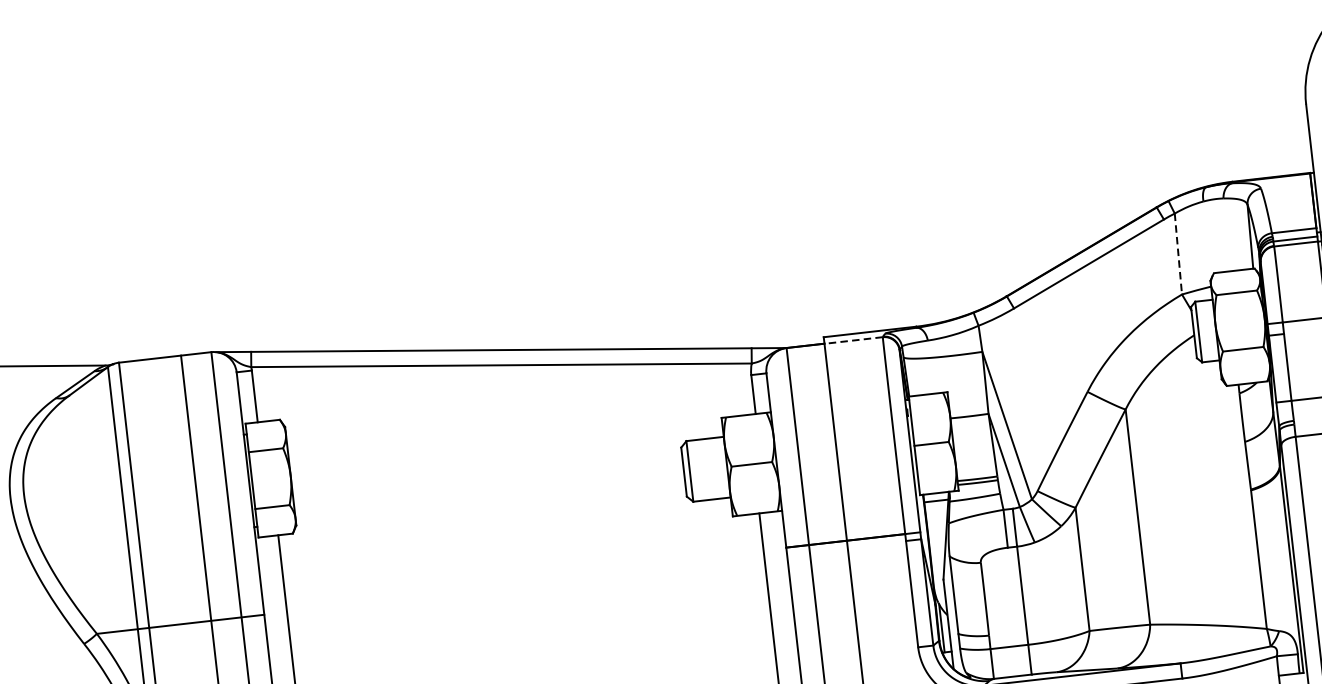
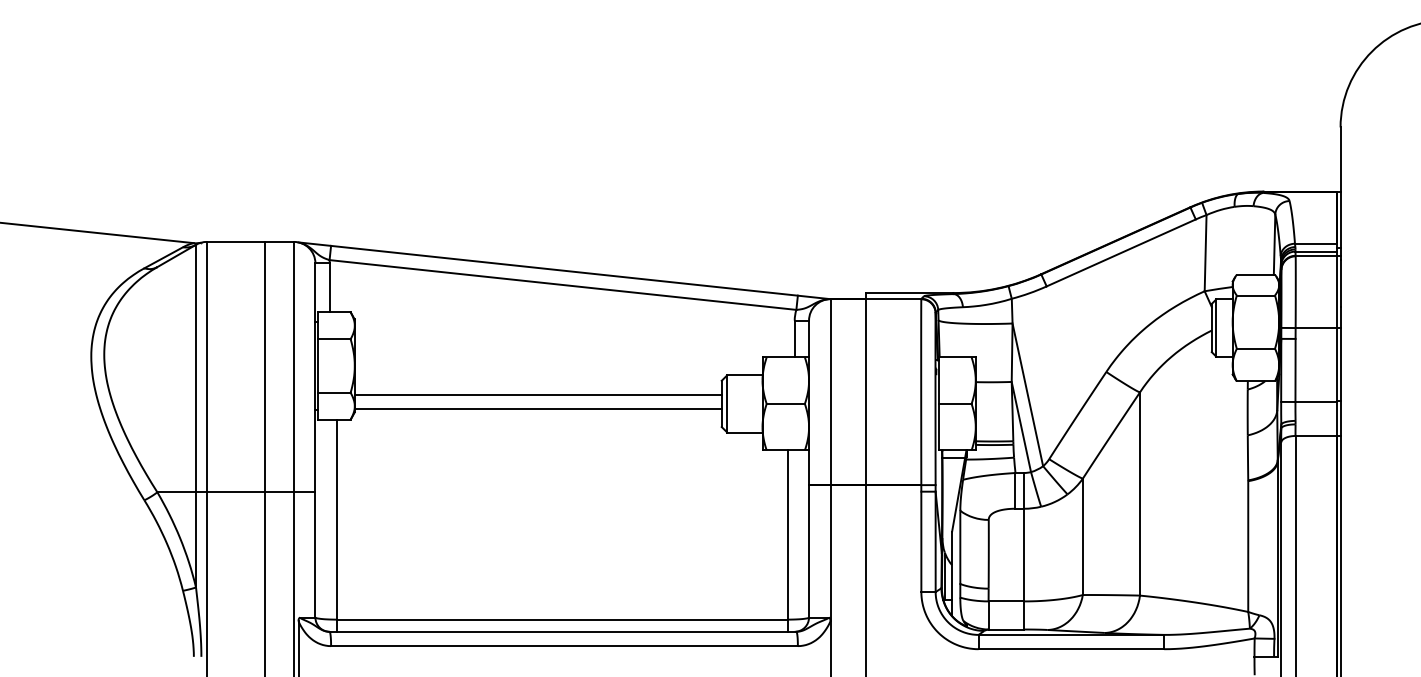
line: (1178, 254) -> (1205, 253), dashed -> solid
line: (853, 340) -> (893, 299), dashed -> solid
line: (487, 485) -> (537, 395), added
line: (489, 500) -> (537, 409), added

